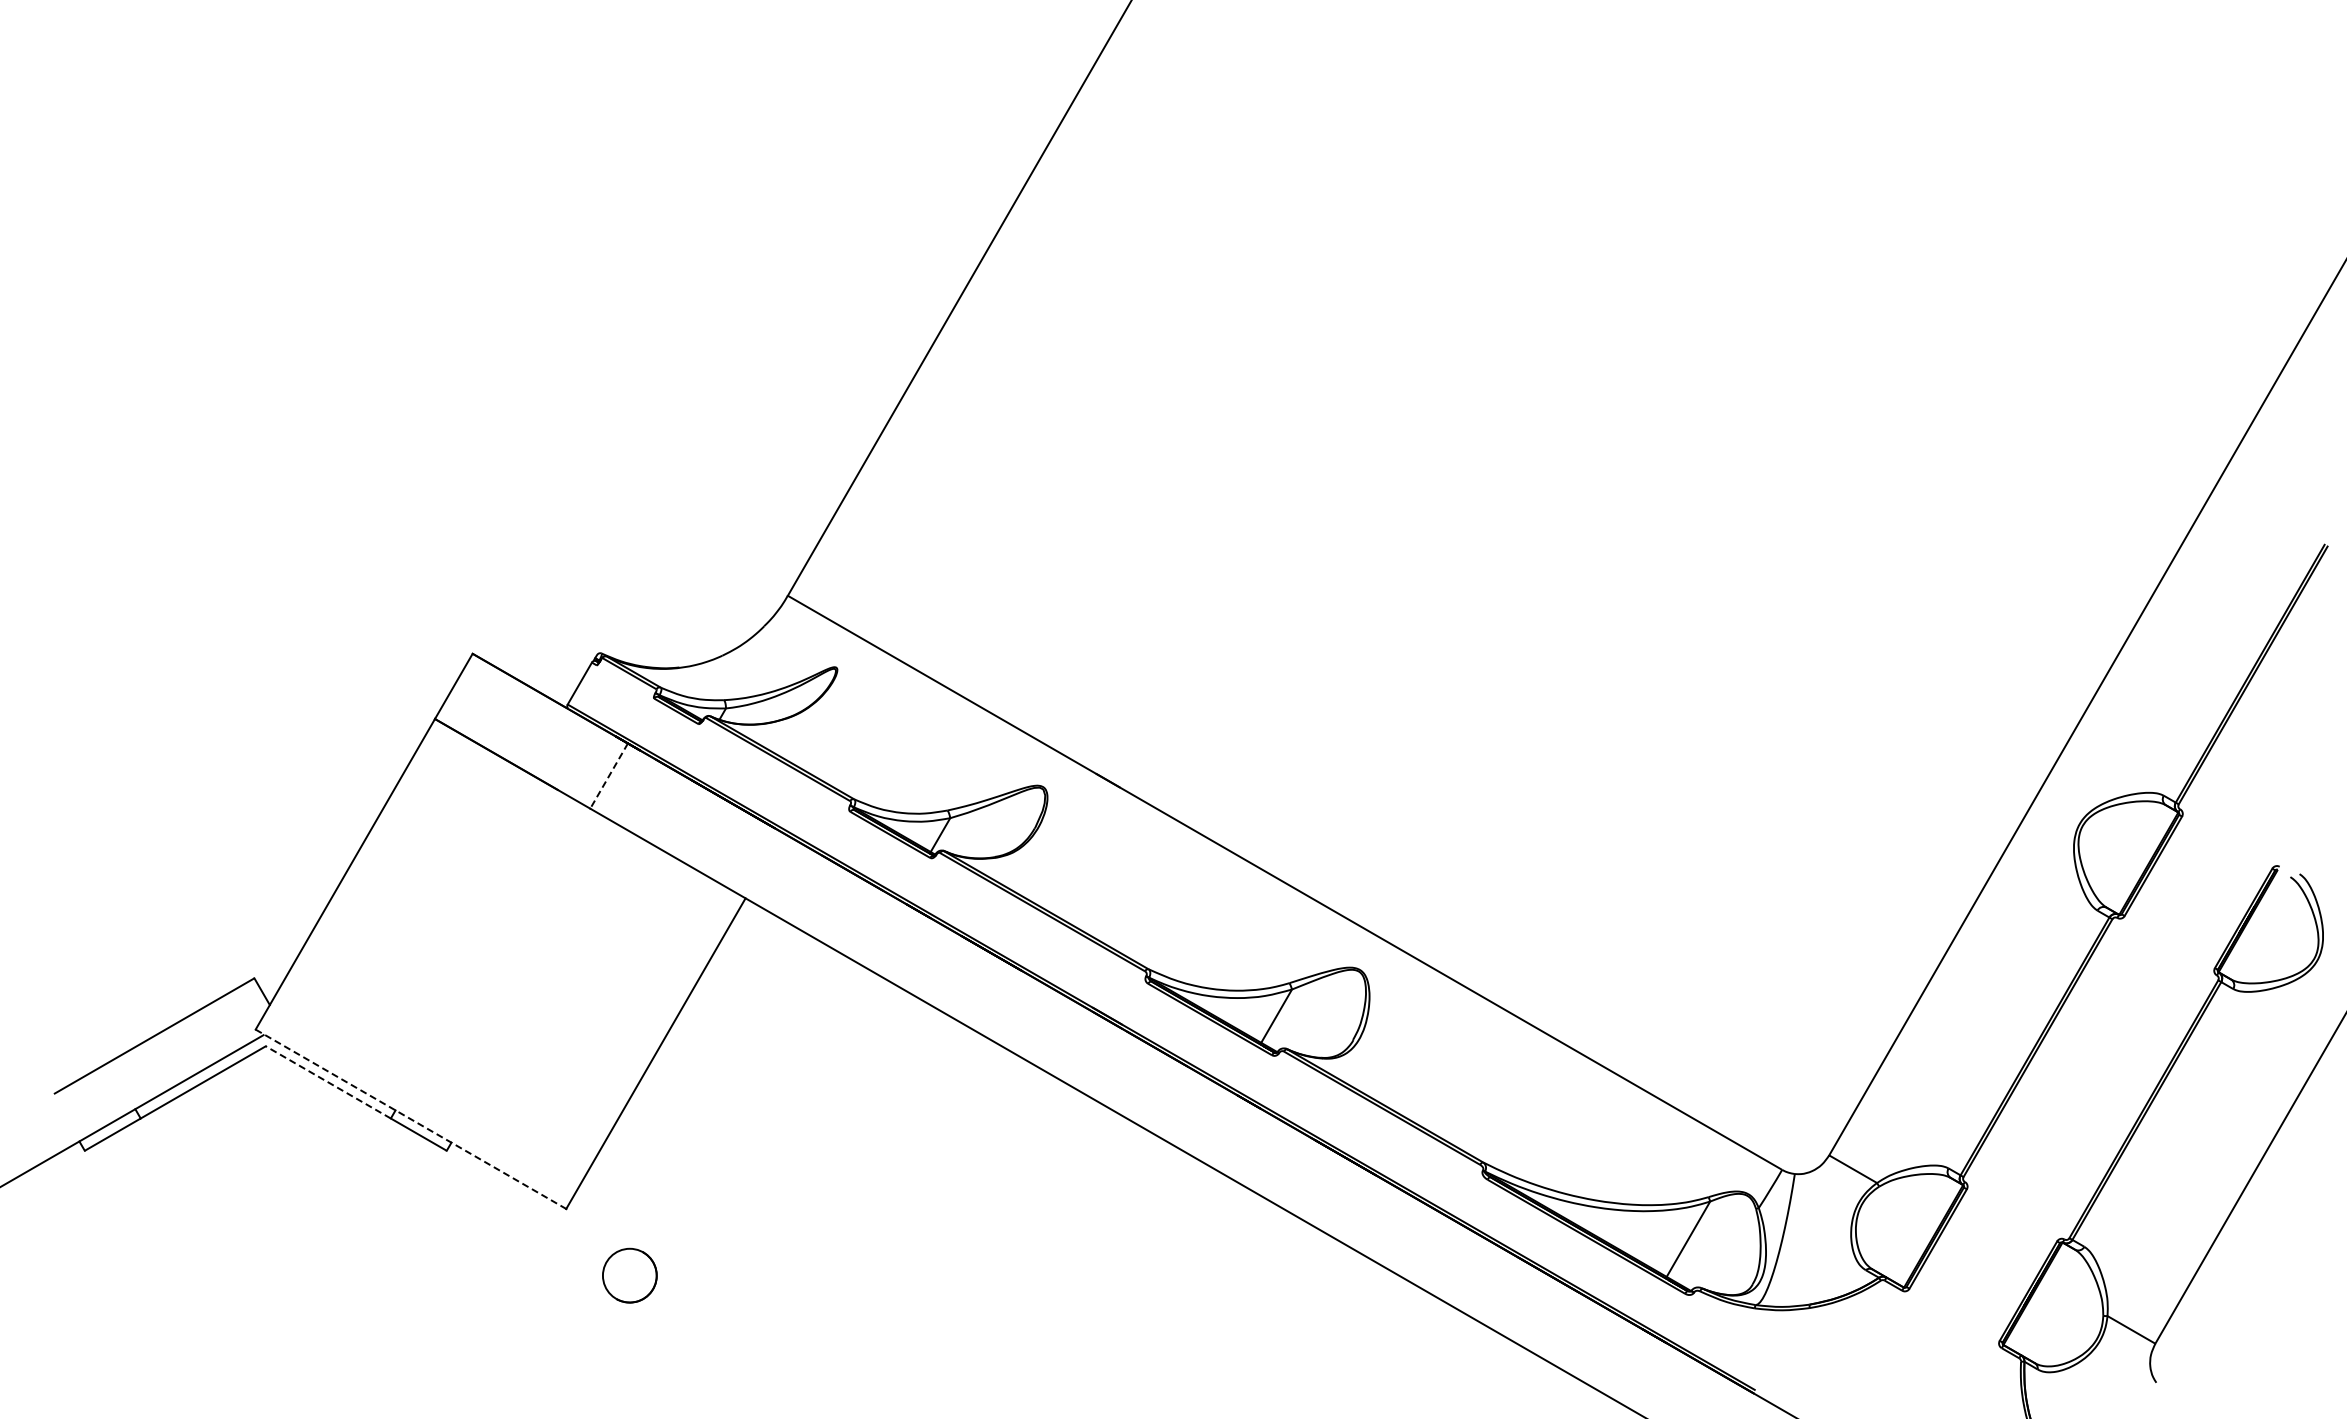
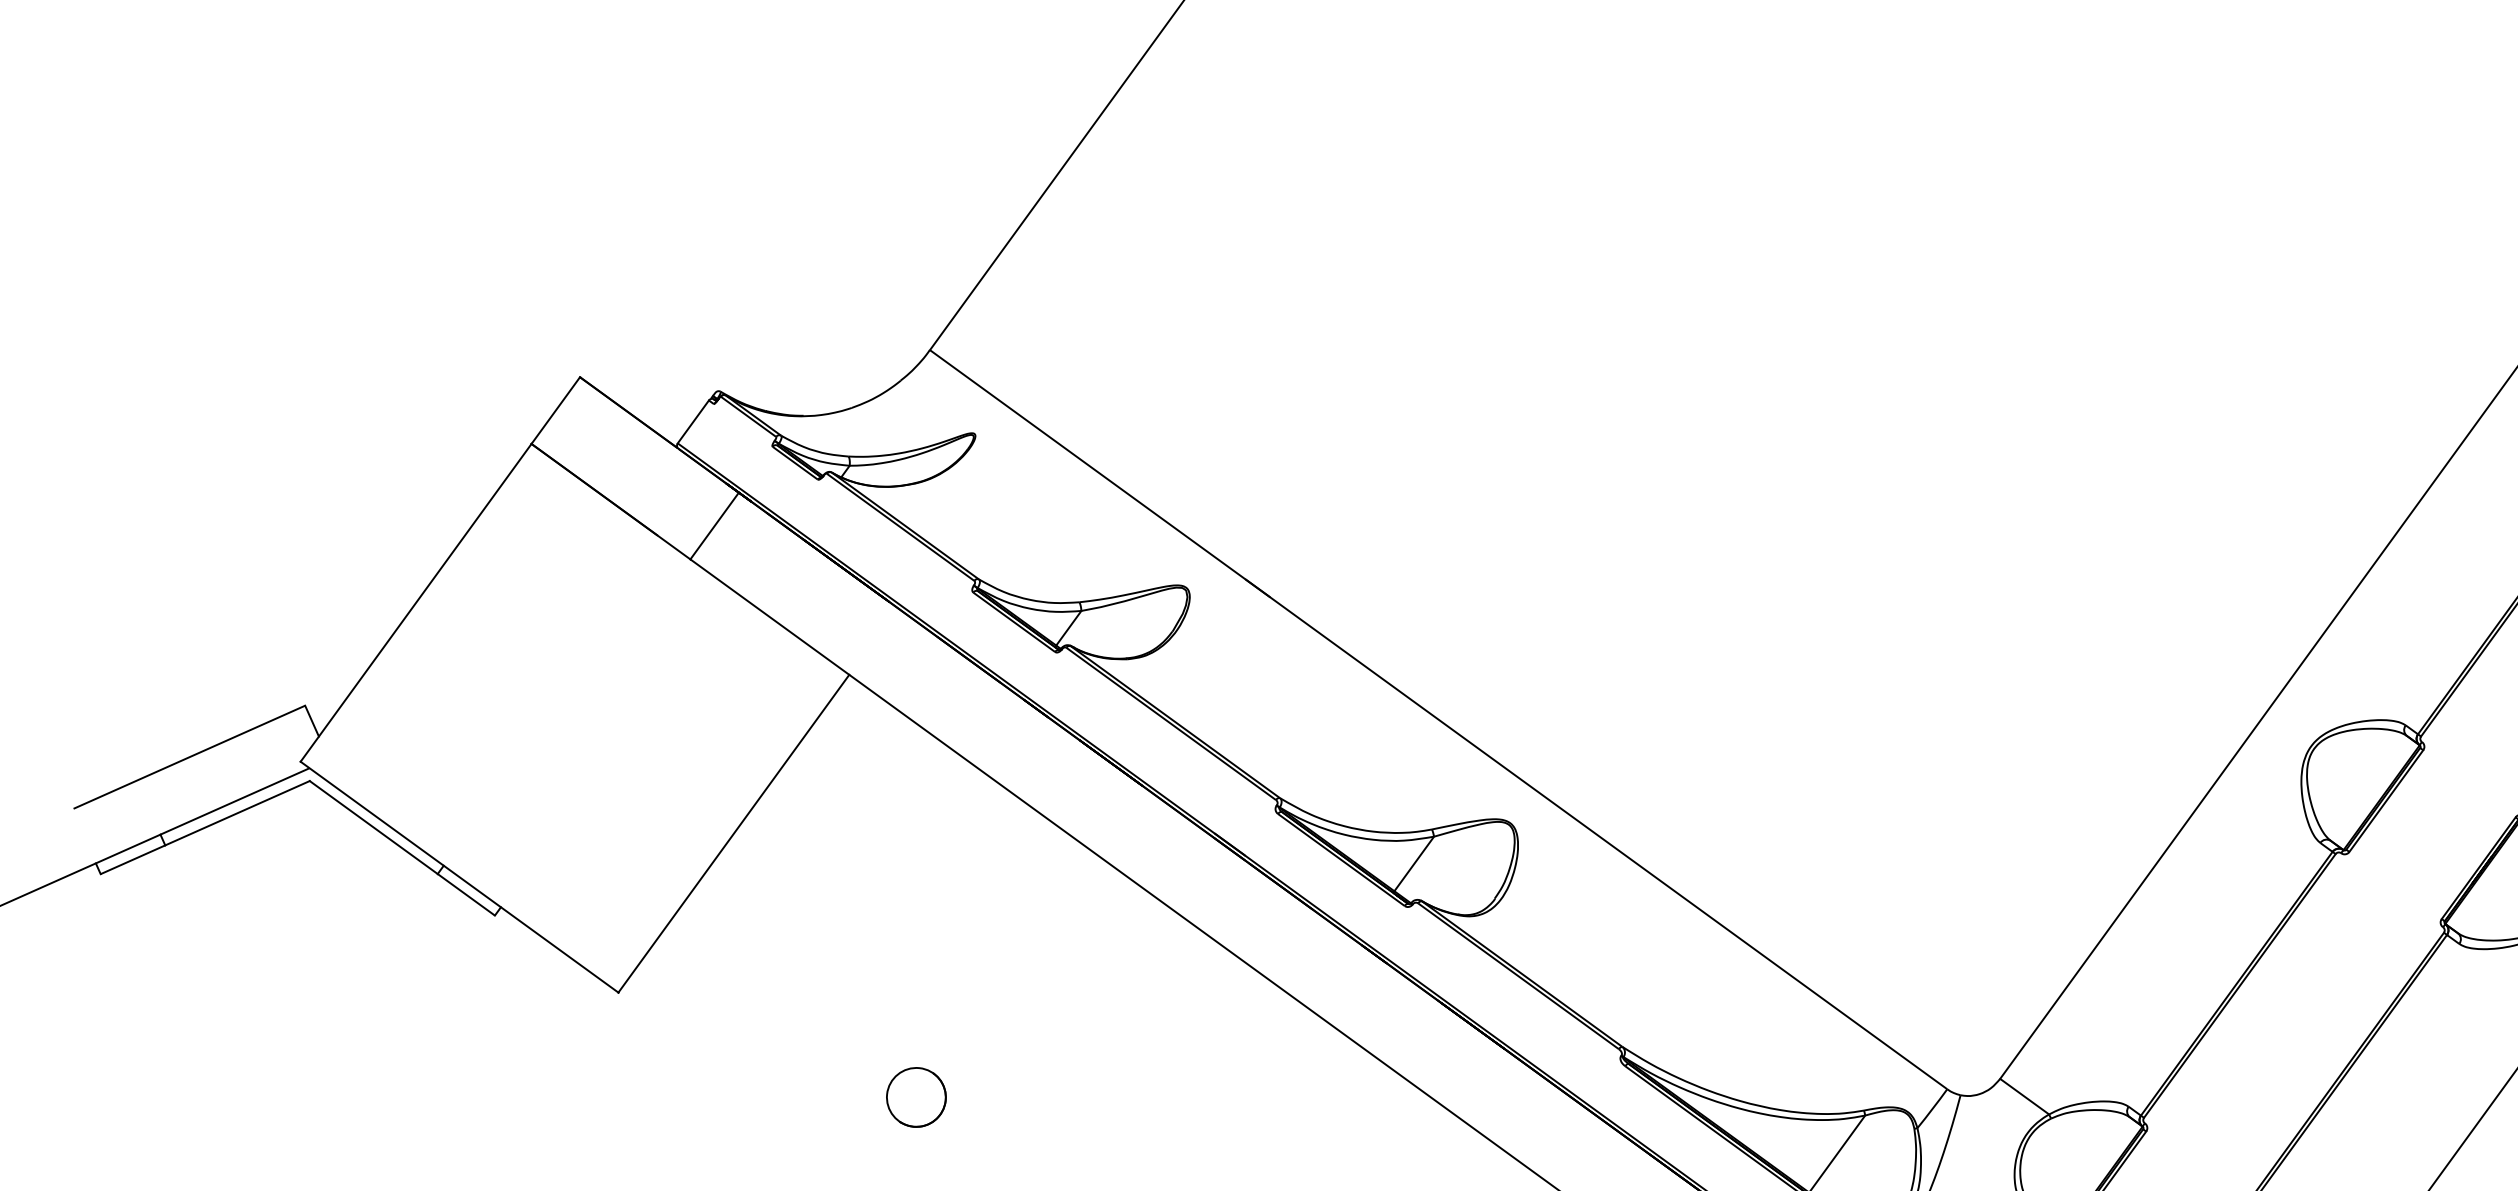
line: (609, 776) -> (715, 526), dashed -> solid
line: (327, 1082) -> (372, 827), dashed -> solid
line: (411, 1119) -> (460, 877), dashed -> solid
part: (629, 1275) -> (916, 1097), moved

